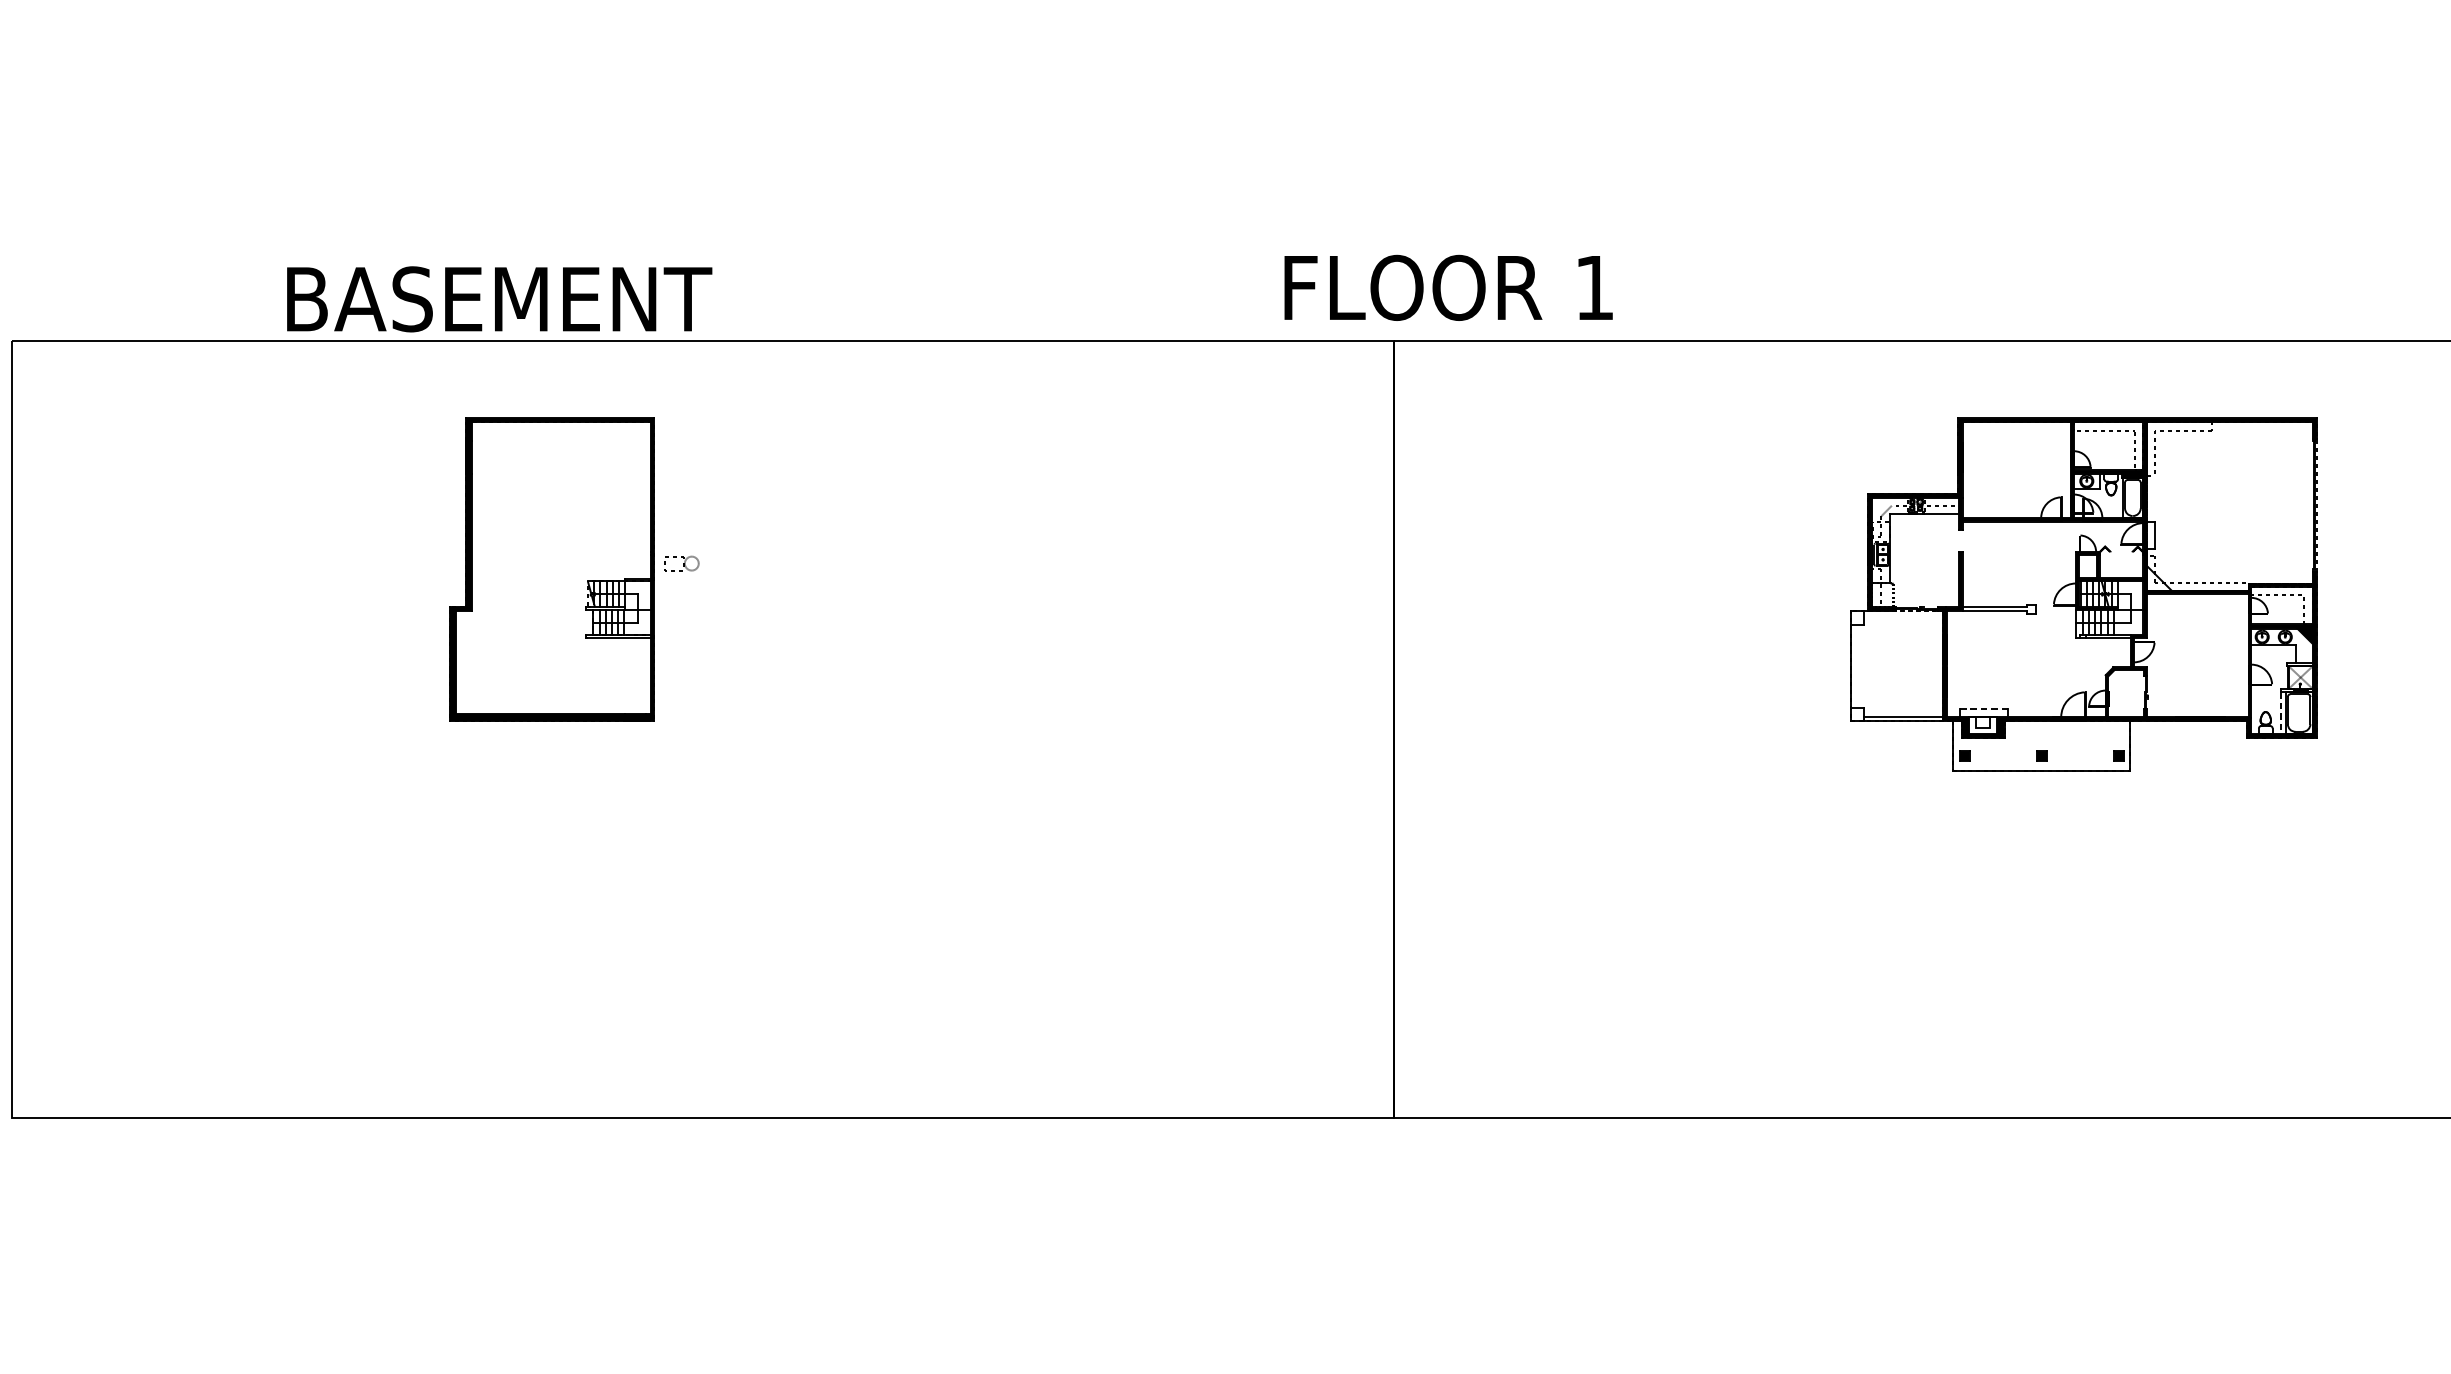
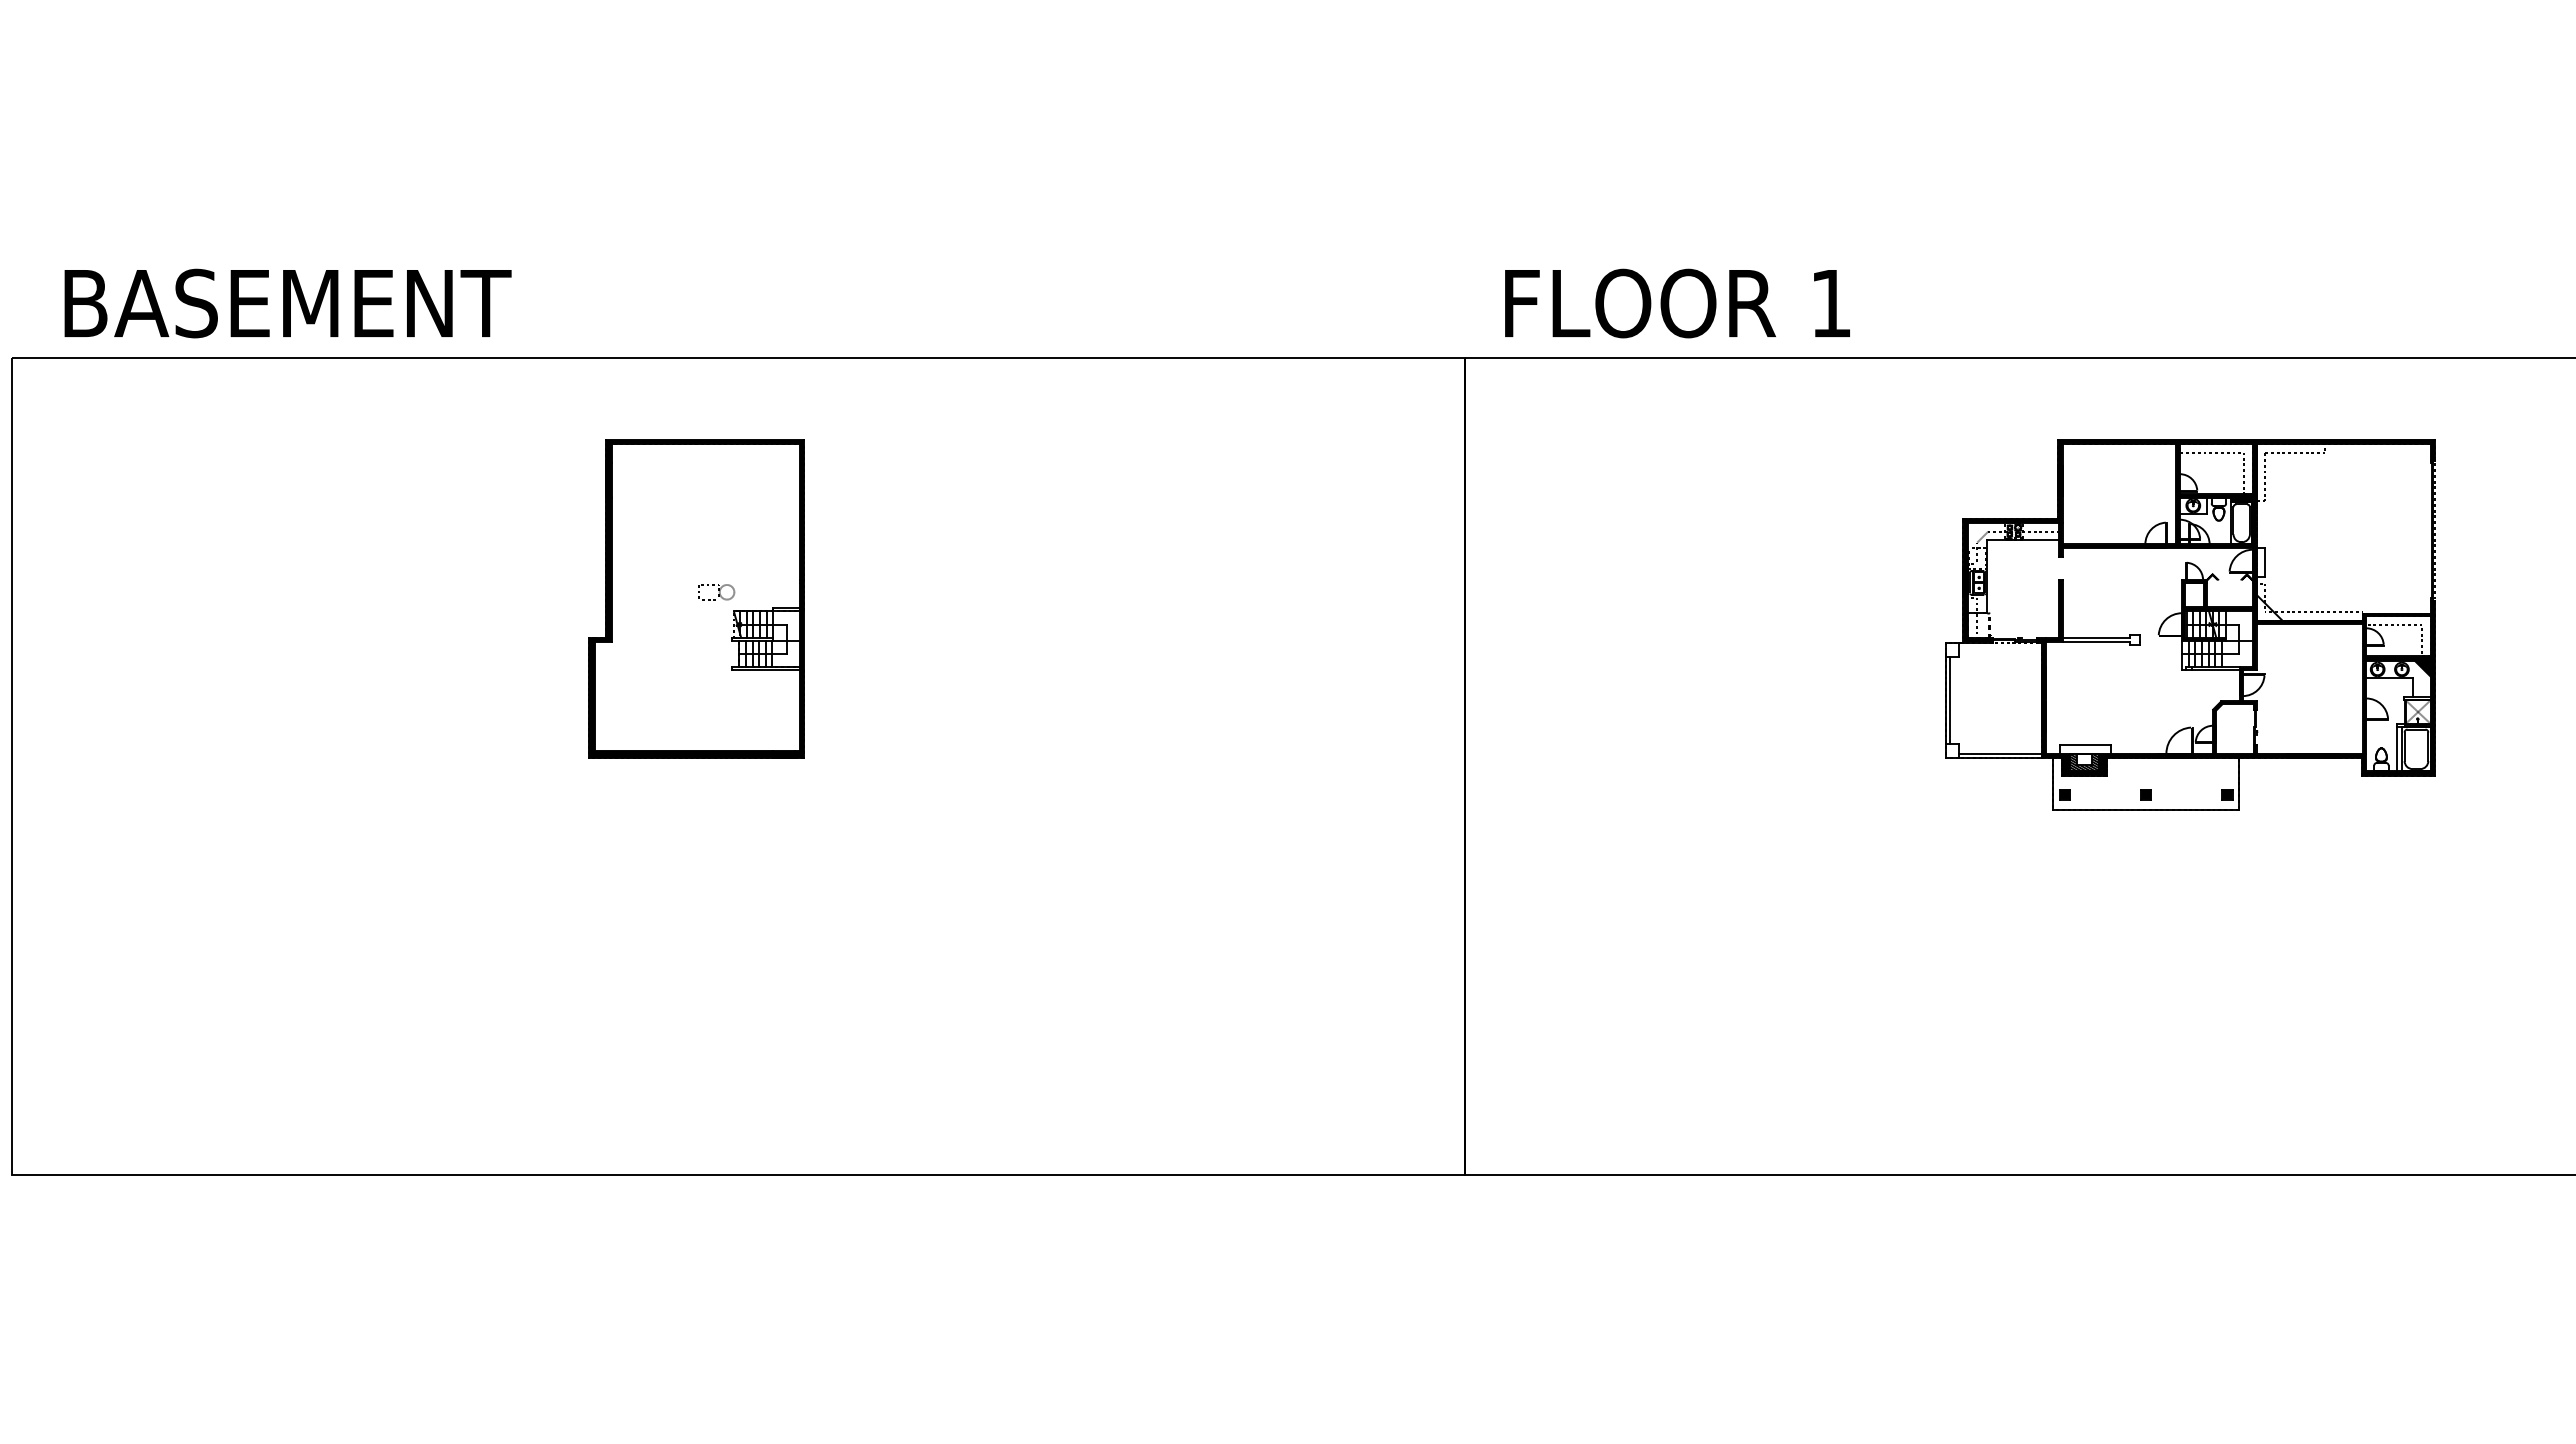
text: (1448, 287) -> (1677, 303), moved
text: (499, 299) -> (287, 303), moved
part: (552, 569) -> (696, 598), moved
line: (1855, 666) -> (1950, 700), added
line: (1983, 708) -> (2084, 744), dashed -> solid
line: (2281, 713) -> (2397, 749), dashed -> solid
hatch: (1983, 725) -> (2084, 762), added

